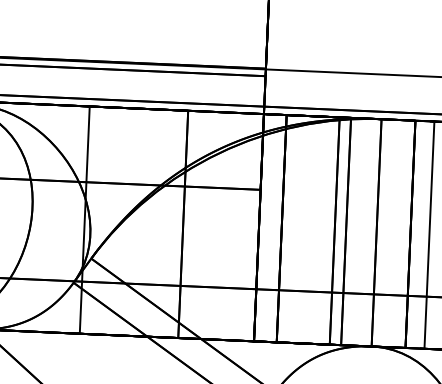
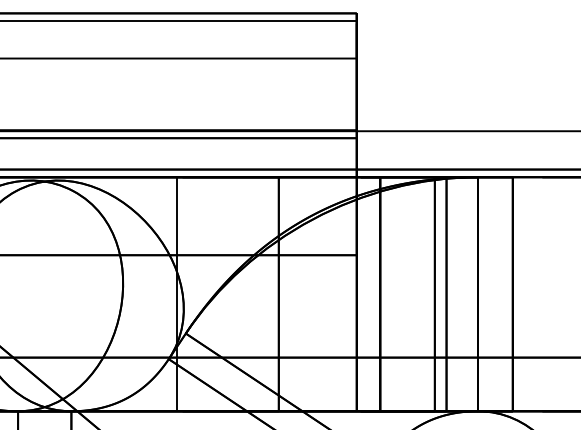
line: (429, 235) -> (532, 294), removed

